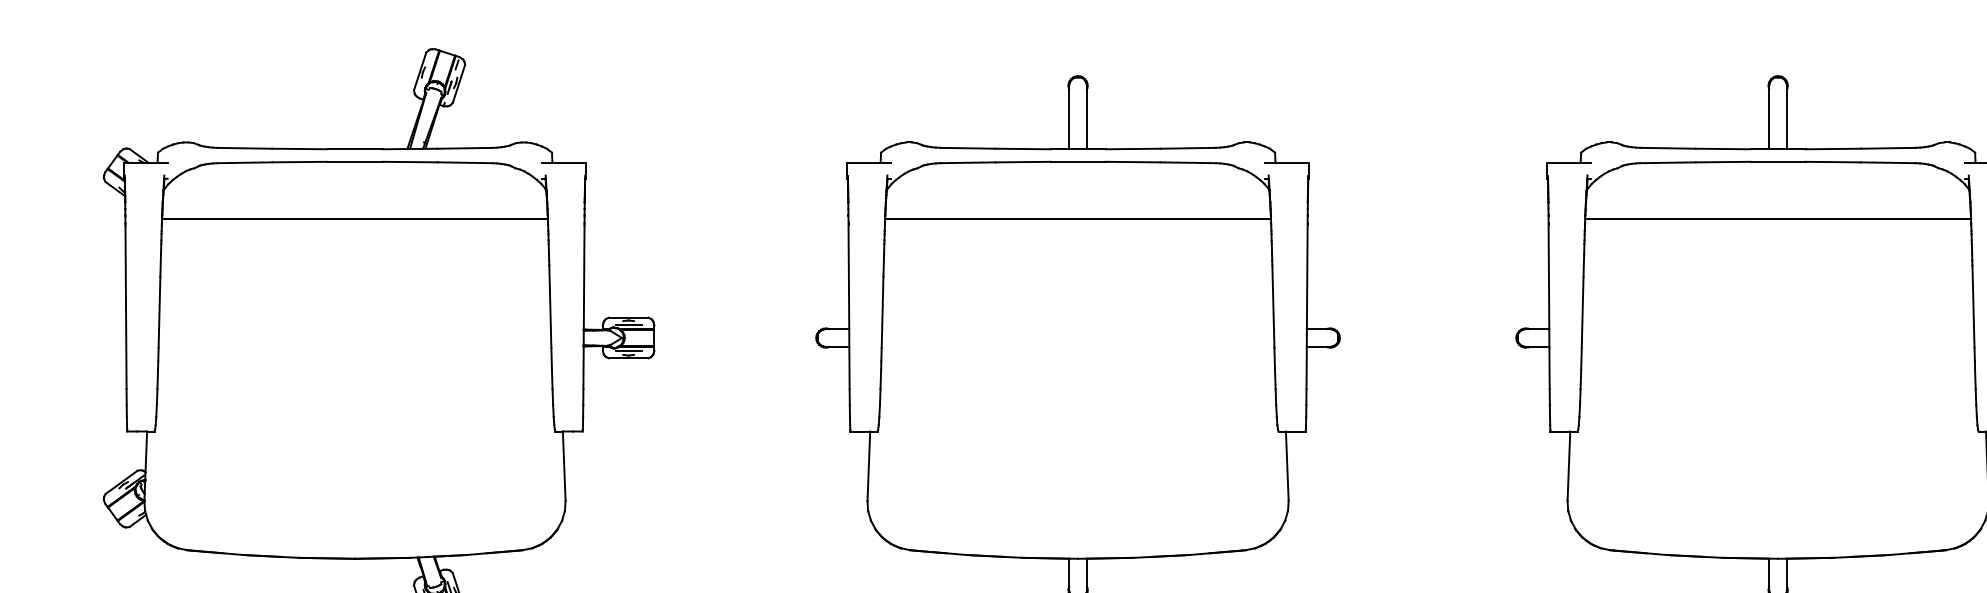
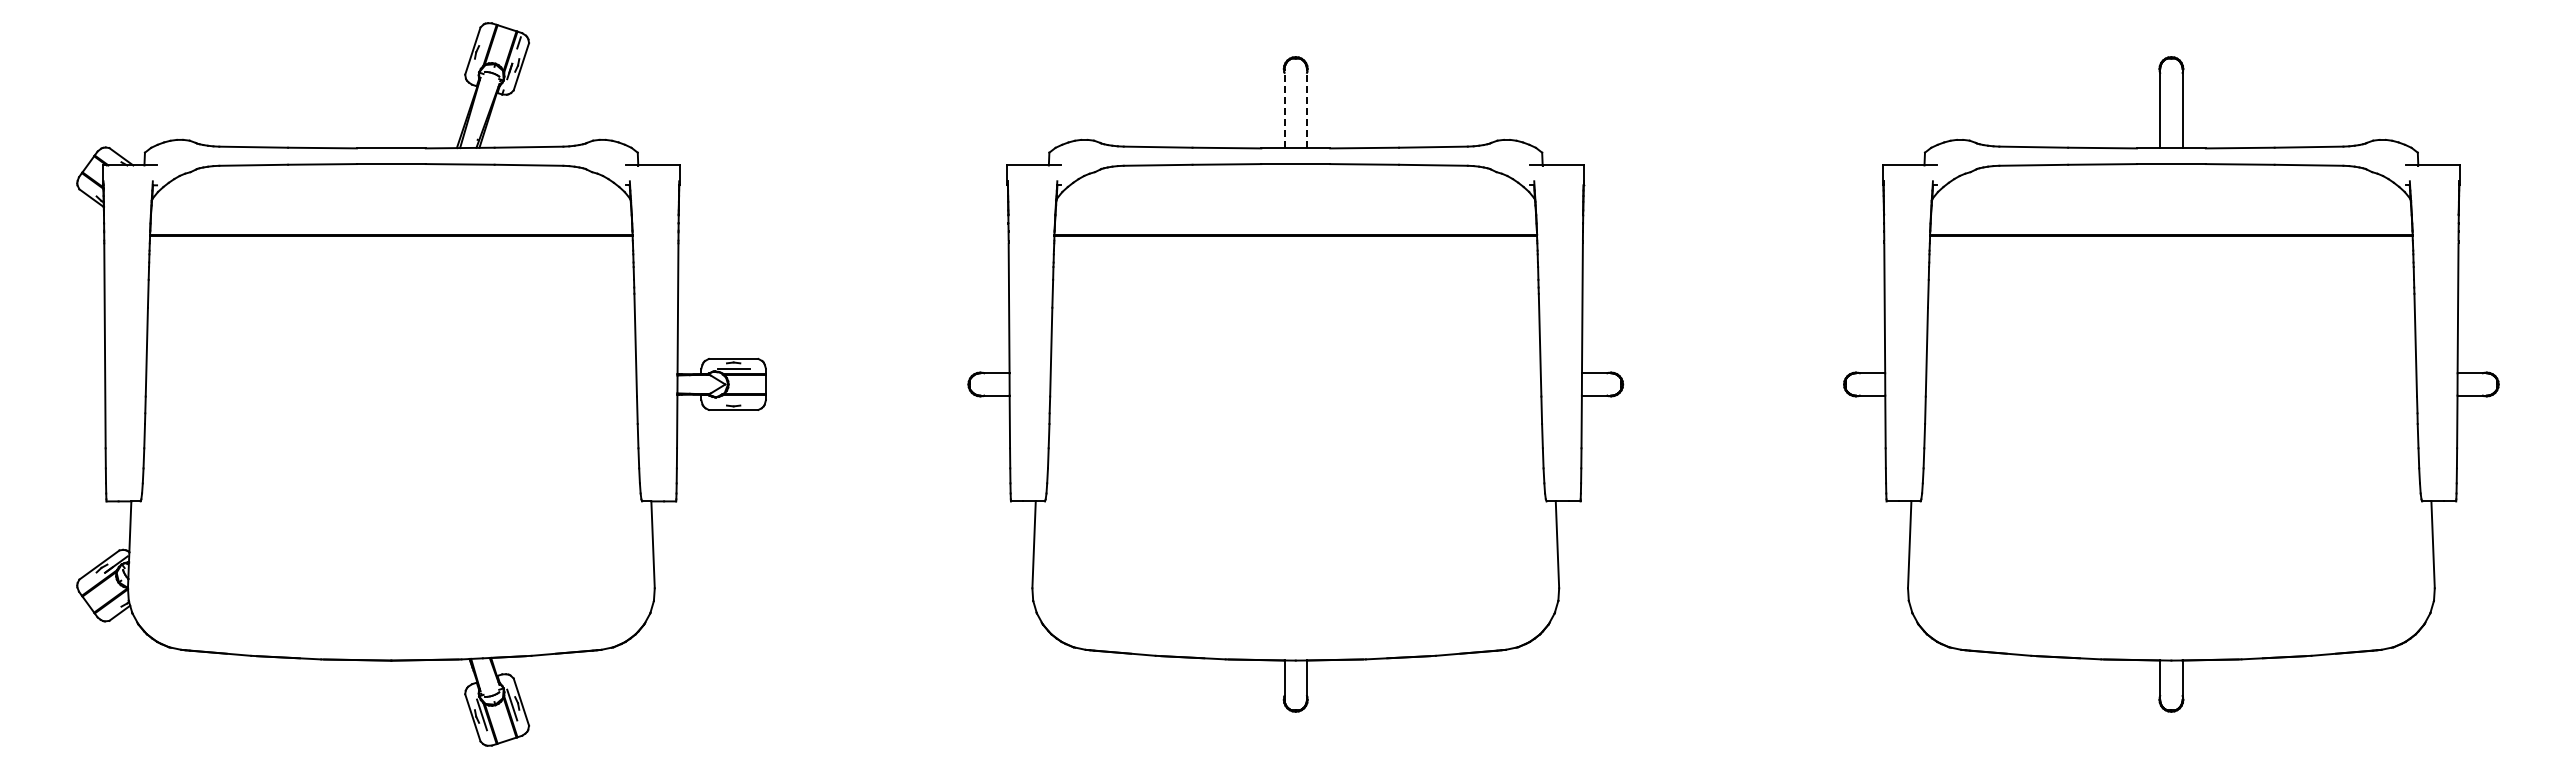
line: (1069, 117) -> (1284, 108), solid -> dashed
line: (1087, 117) -> (1307, 108), solid -> dashed
line: (628, 350) -> (733, 400), removed

